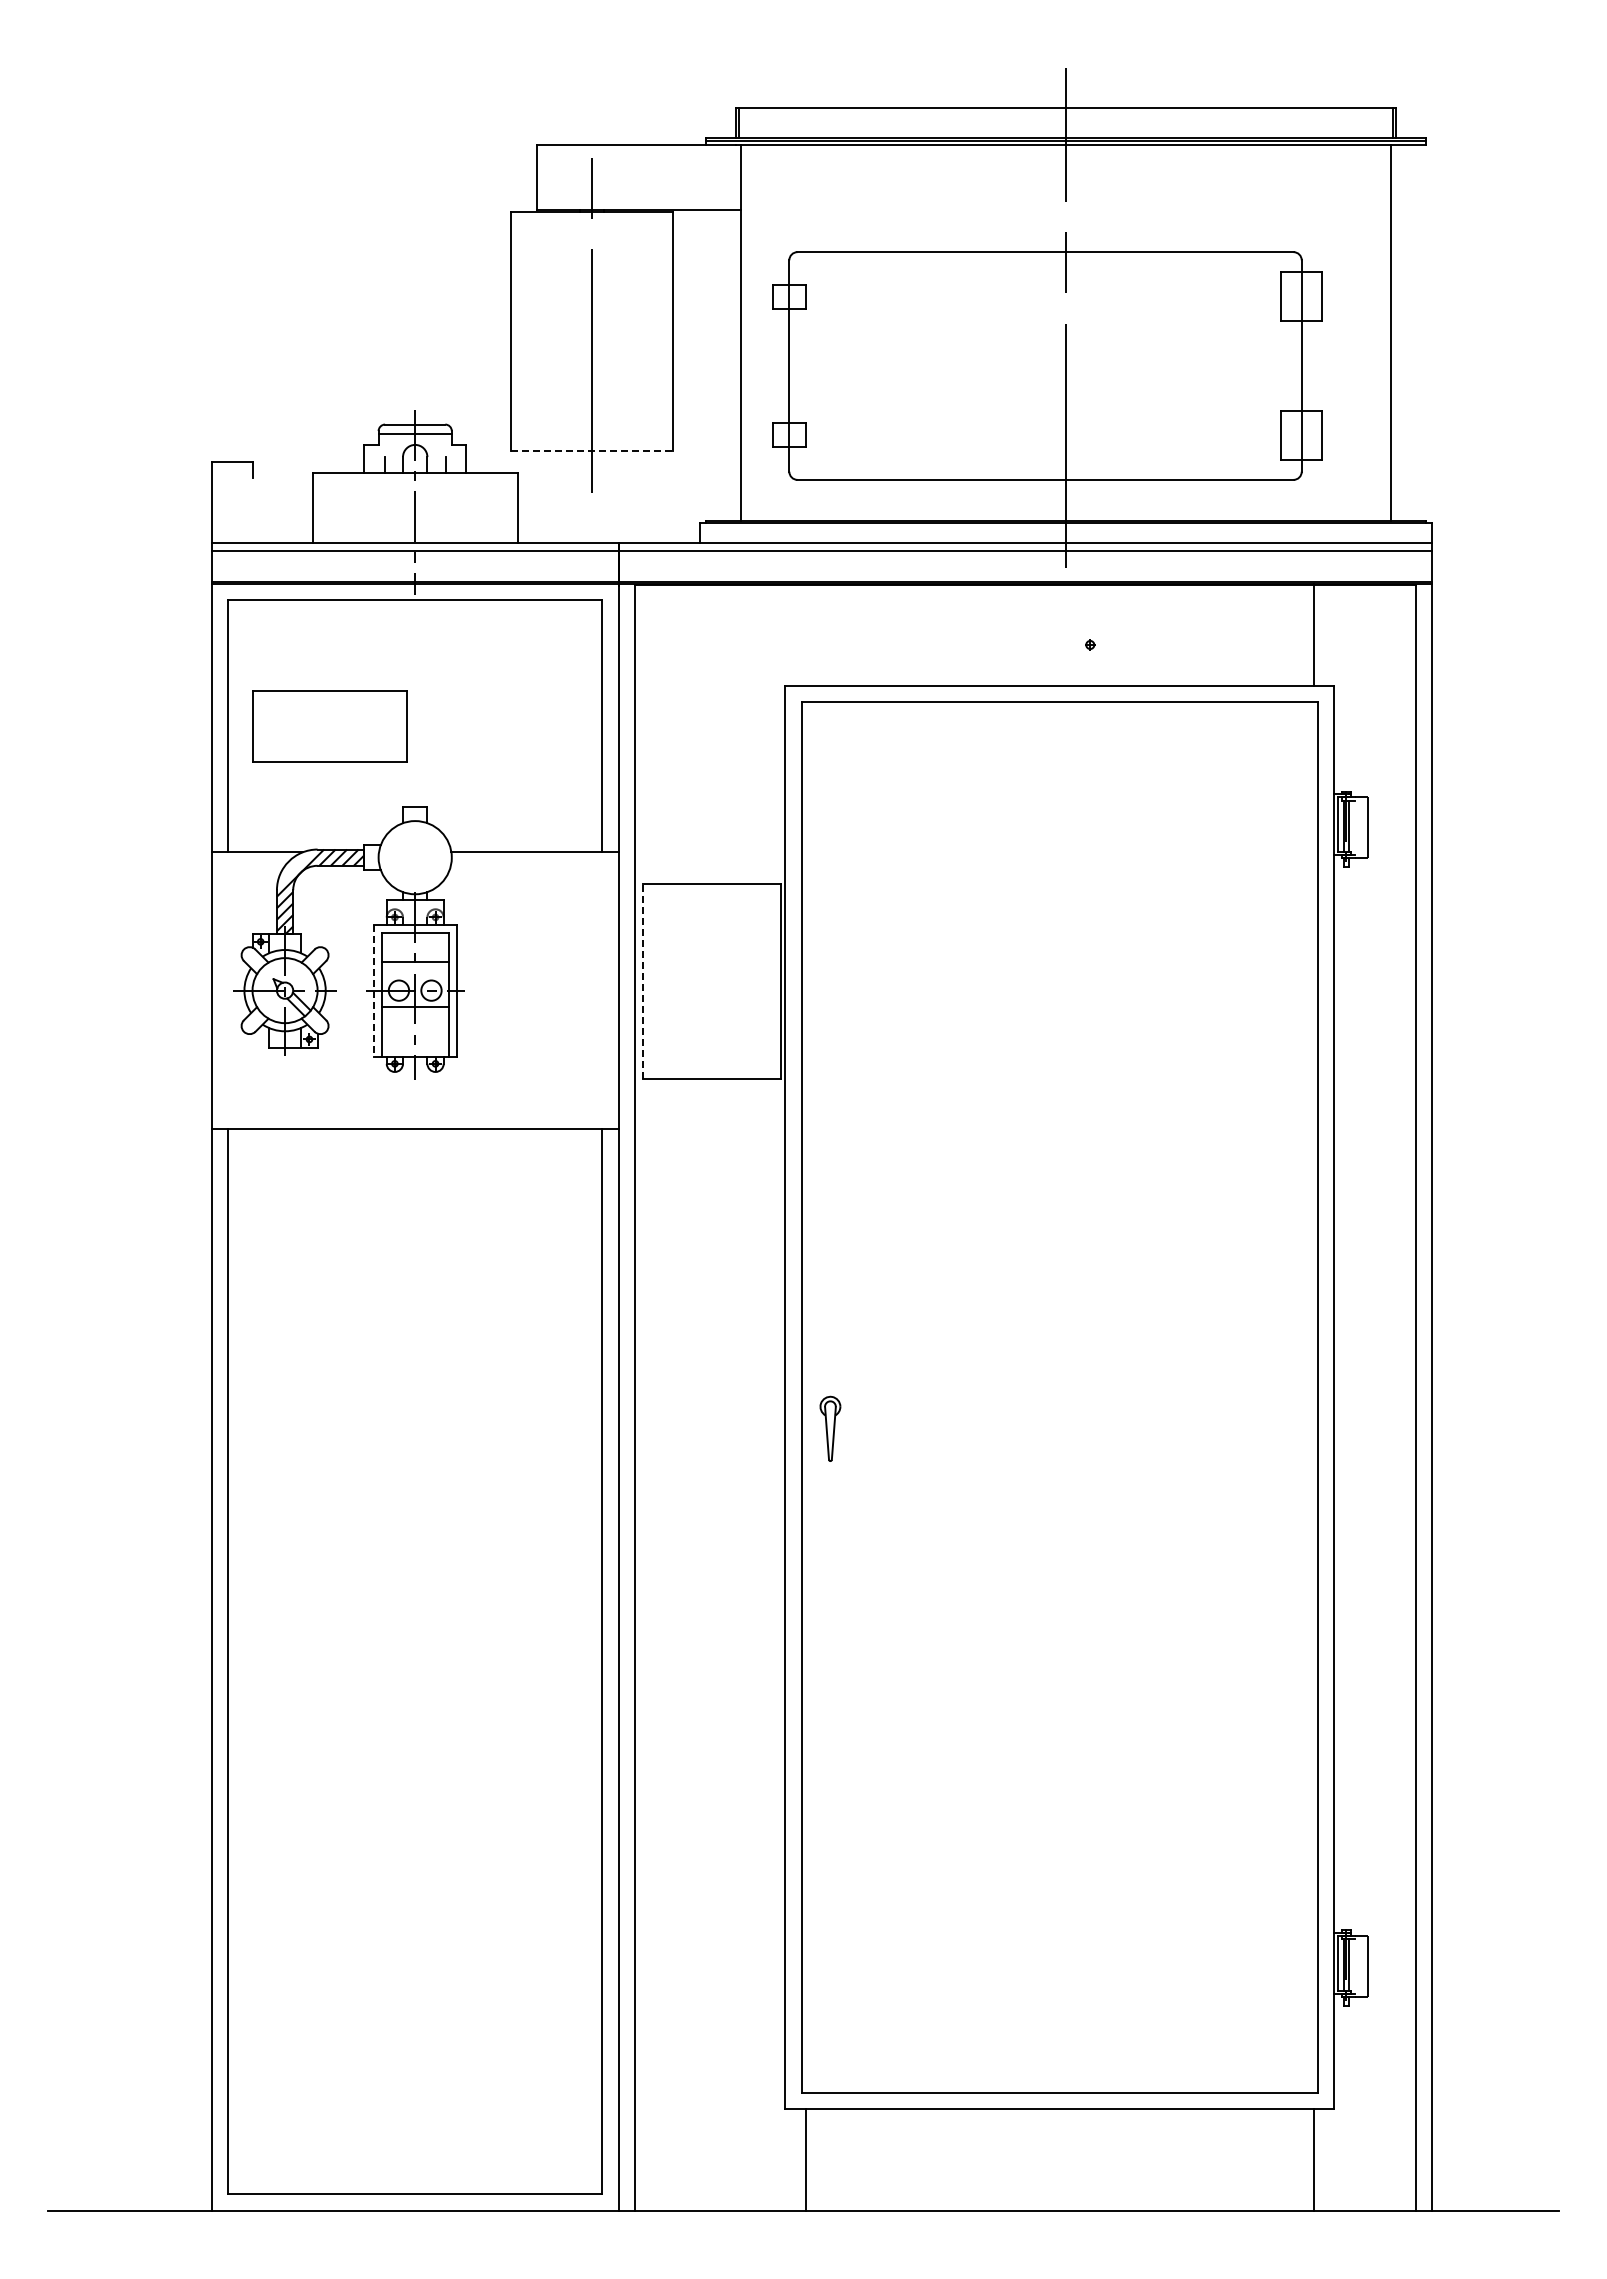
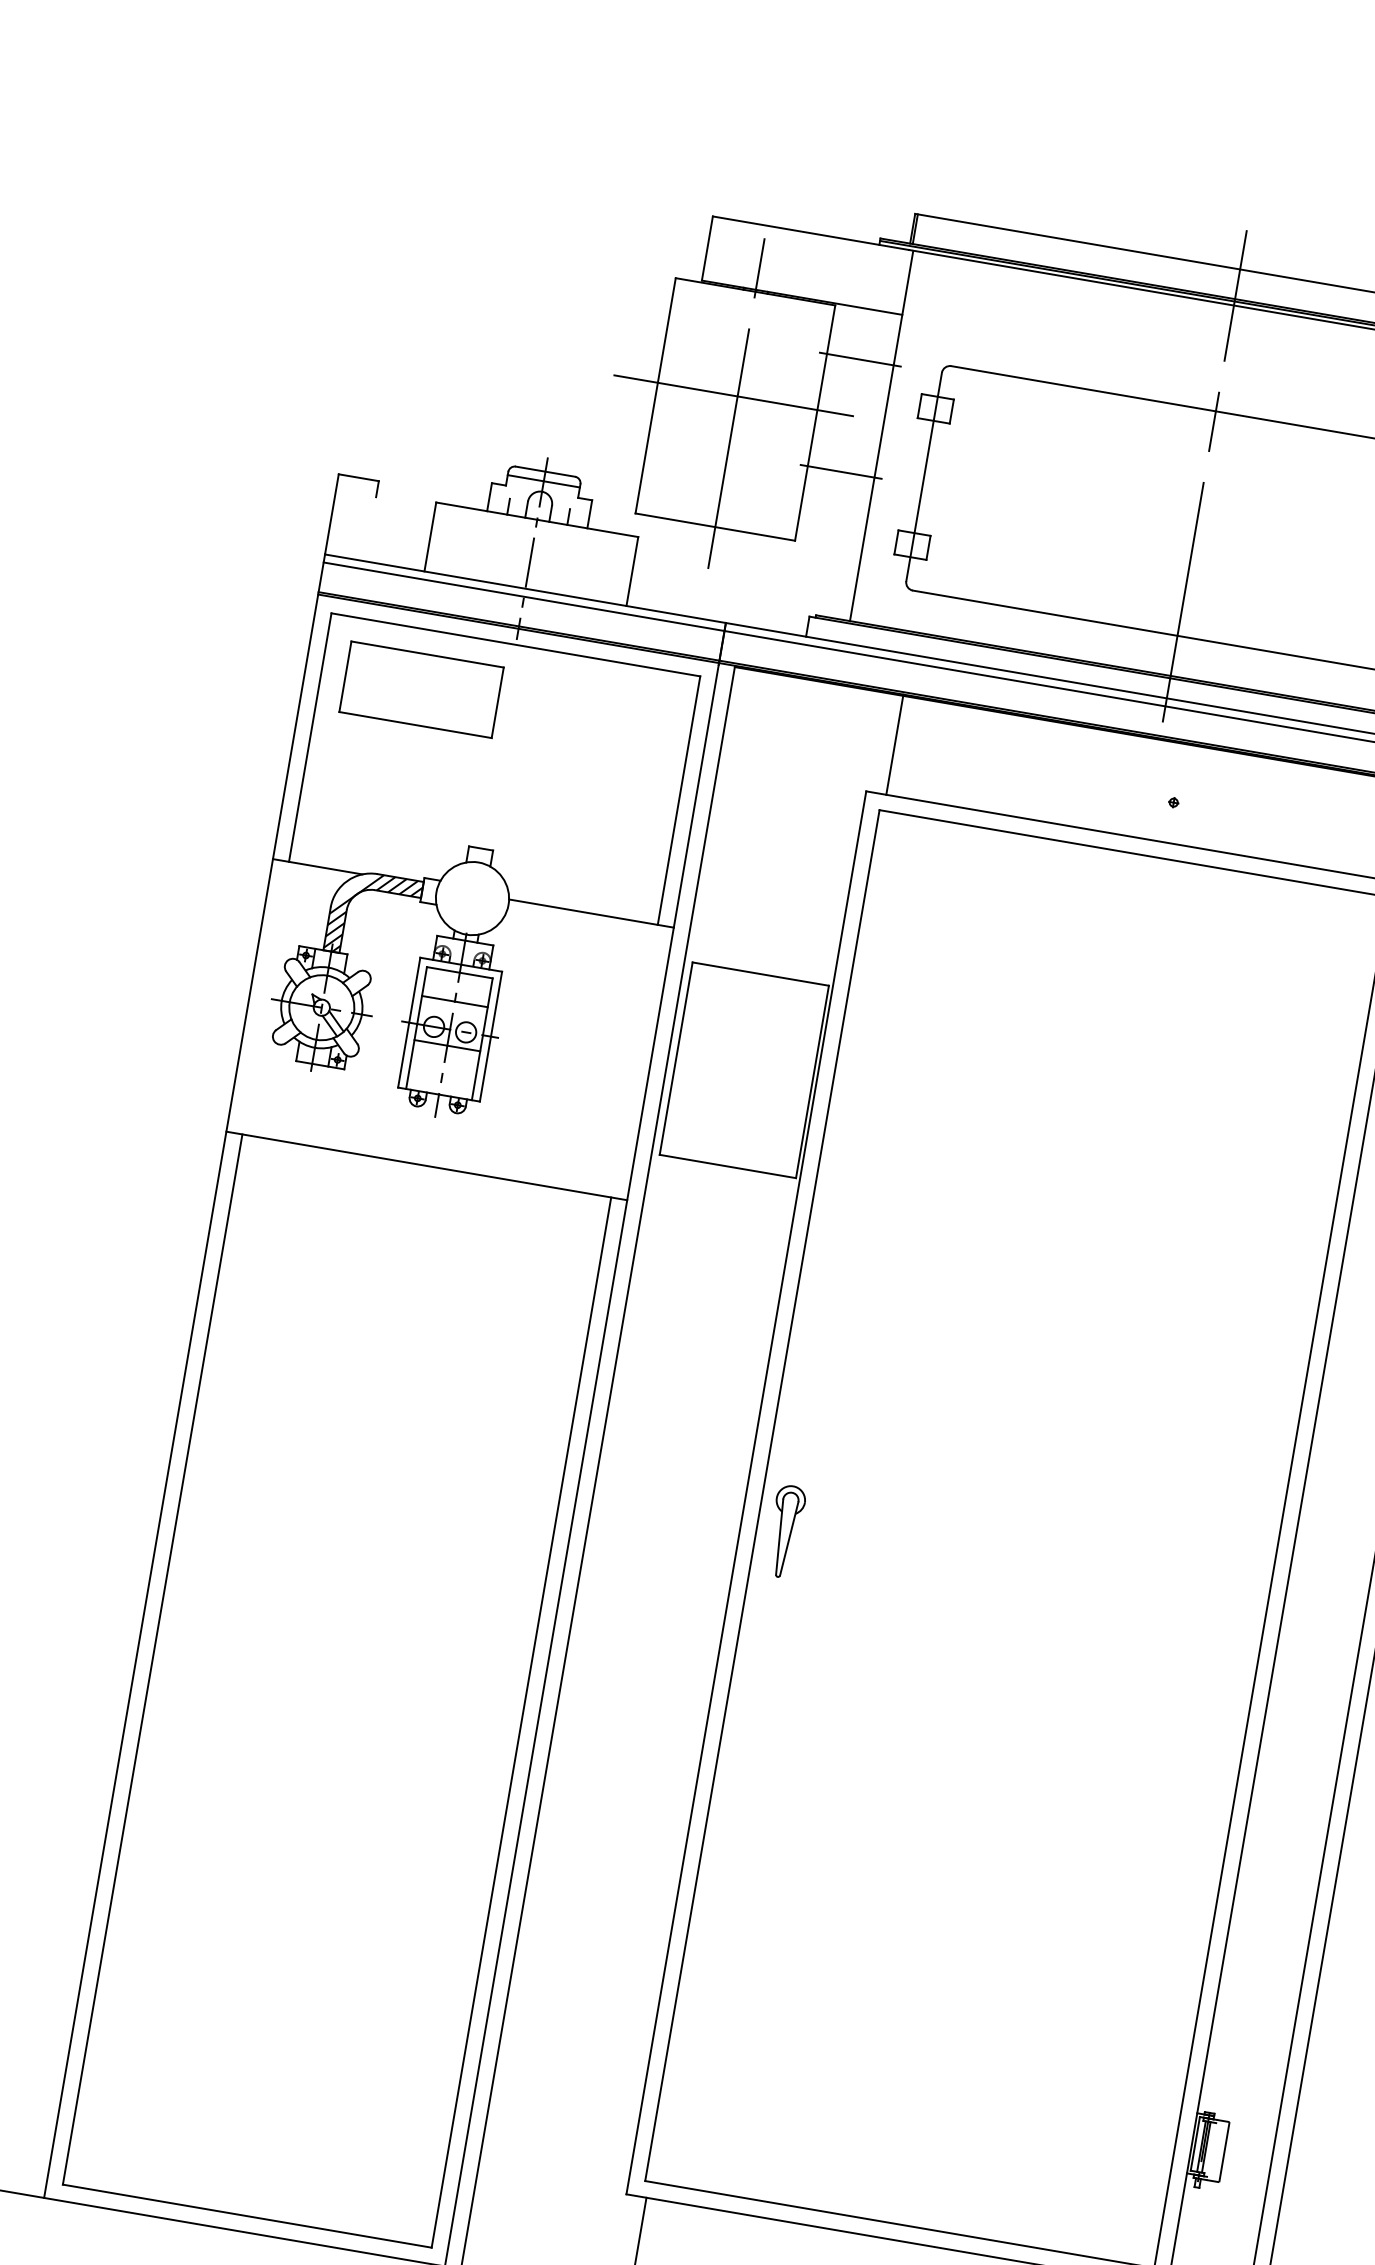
line: (706, 261) -> (860, 360), added
line: (585, 318) -> (731, 395), added
line: (706, 374) -> (841, 471), added
line: (591, 450) -> (714, 526), dashed -> solid
line: (805, 634) -> (894, 744), added
part: (329, 726) -> (421, 689), moved
line: (642, 981) -> (675, 1058), dashed -> solid
line: (373, 990) -> (409, 1022), dashed -> solid
part: (830, 1428) -> (785, 1531), size x1.43

